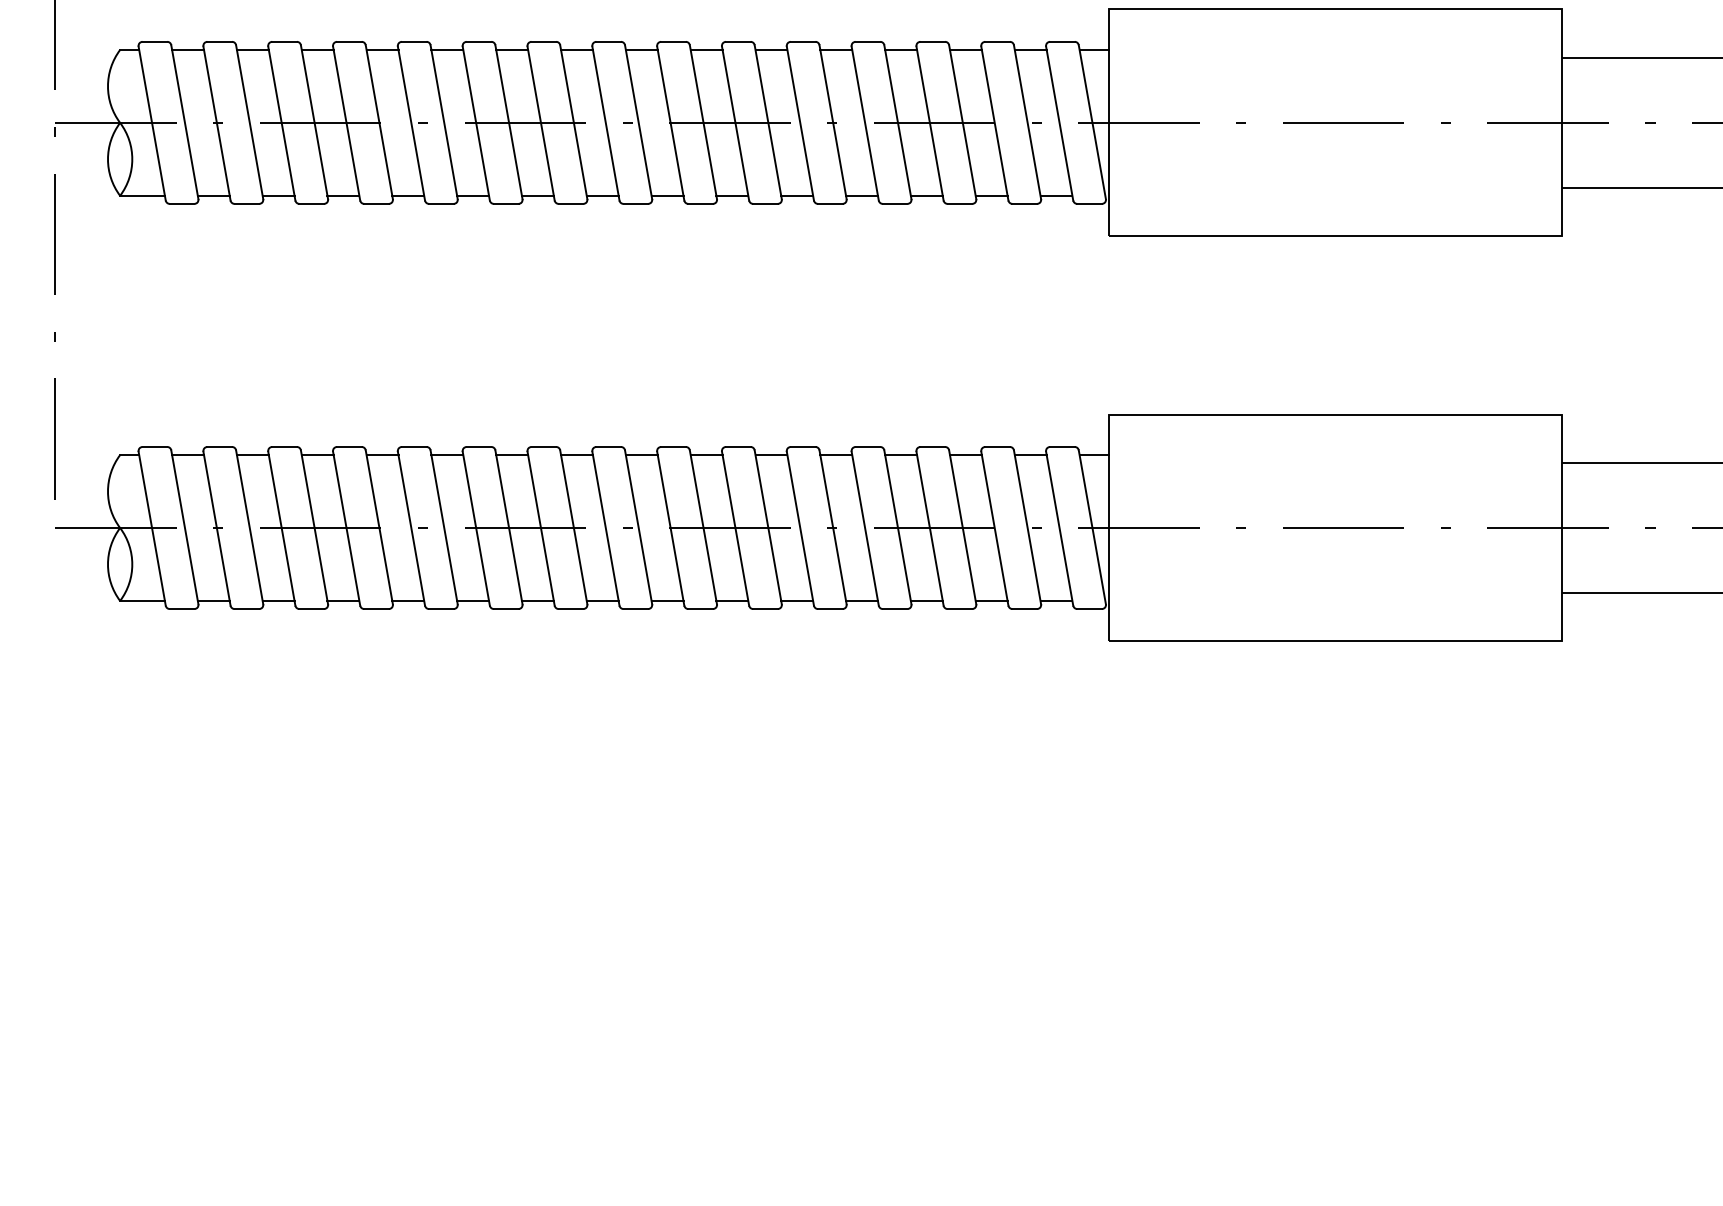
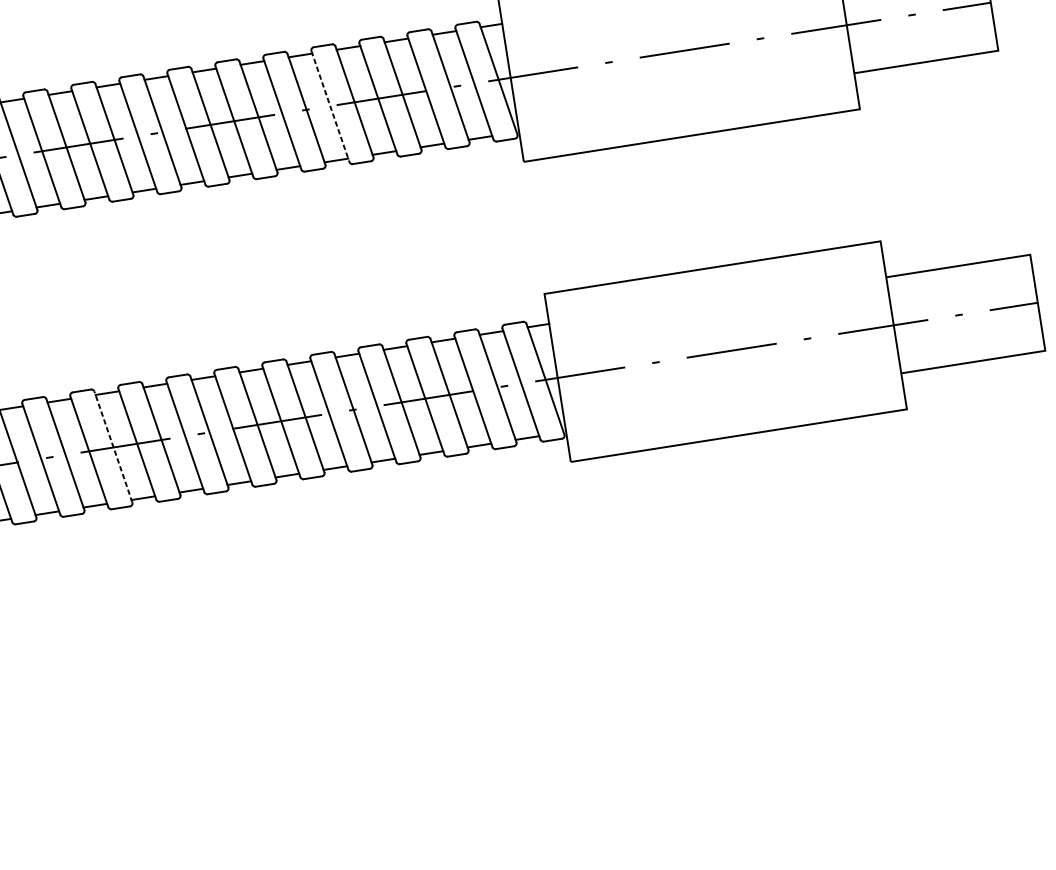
line: (865, 124) -> (330, 107), solid -> dashed
line: (508, 526) -> (112, 446), solid -> dashed

